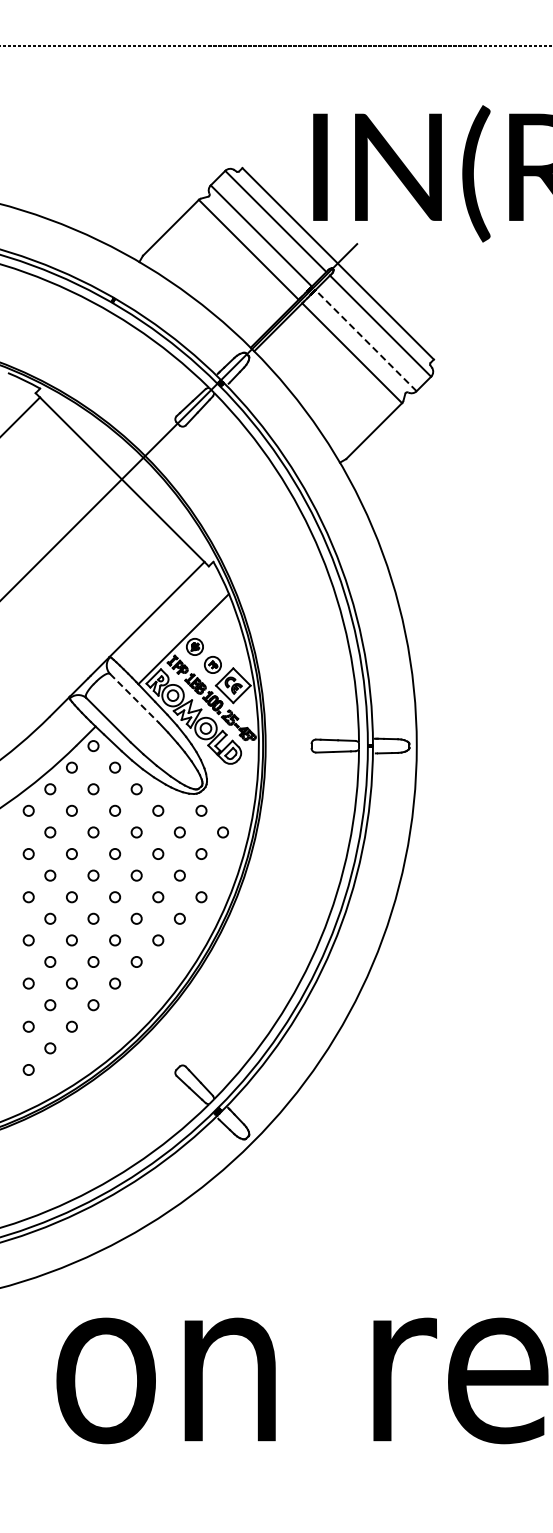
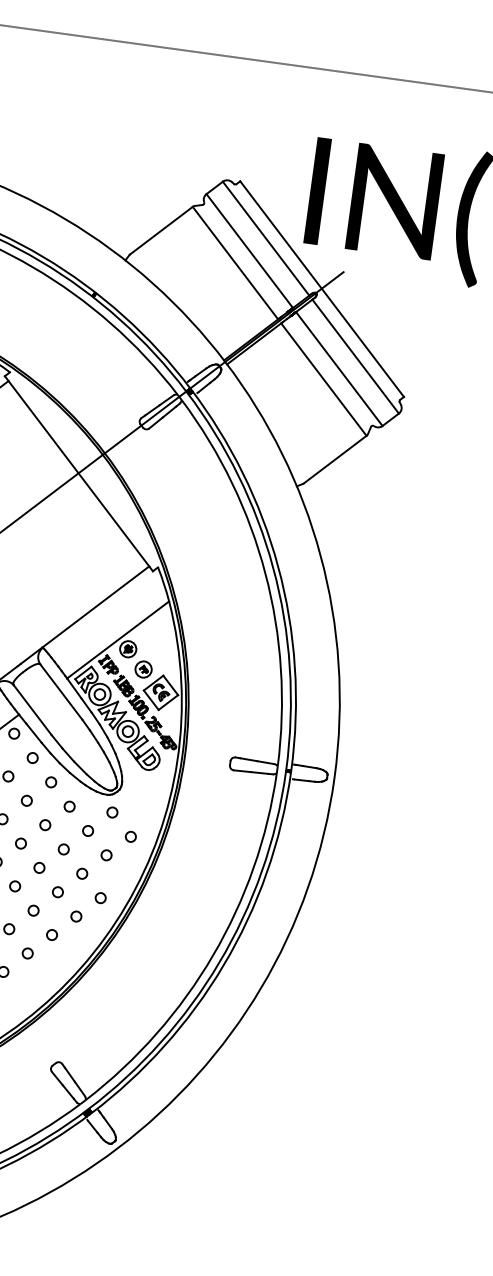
line: (366, 340) -> (339, 368), dashed -> solid
line: (134, 698) -> (61, 692), dashed -> solid

